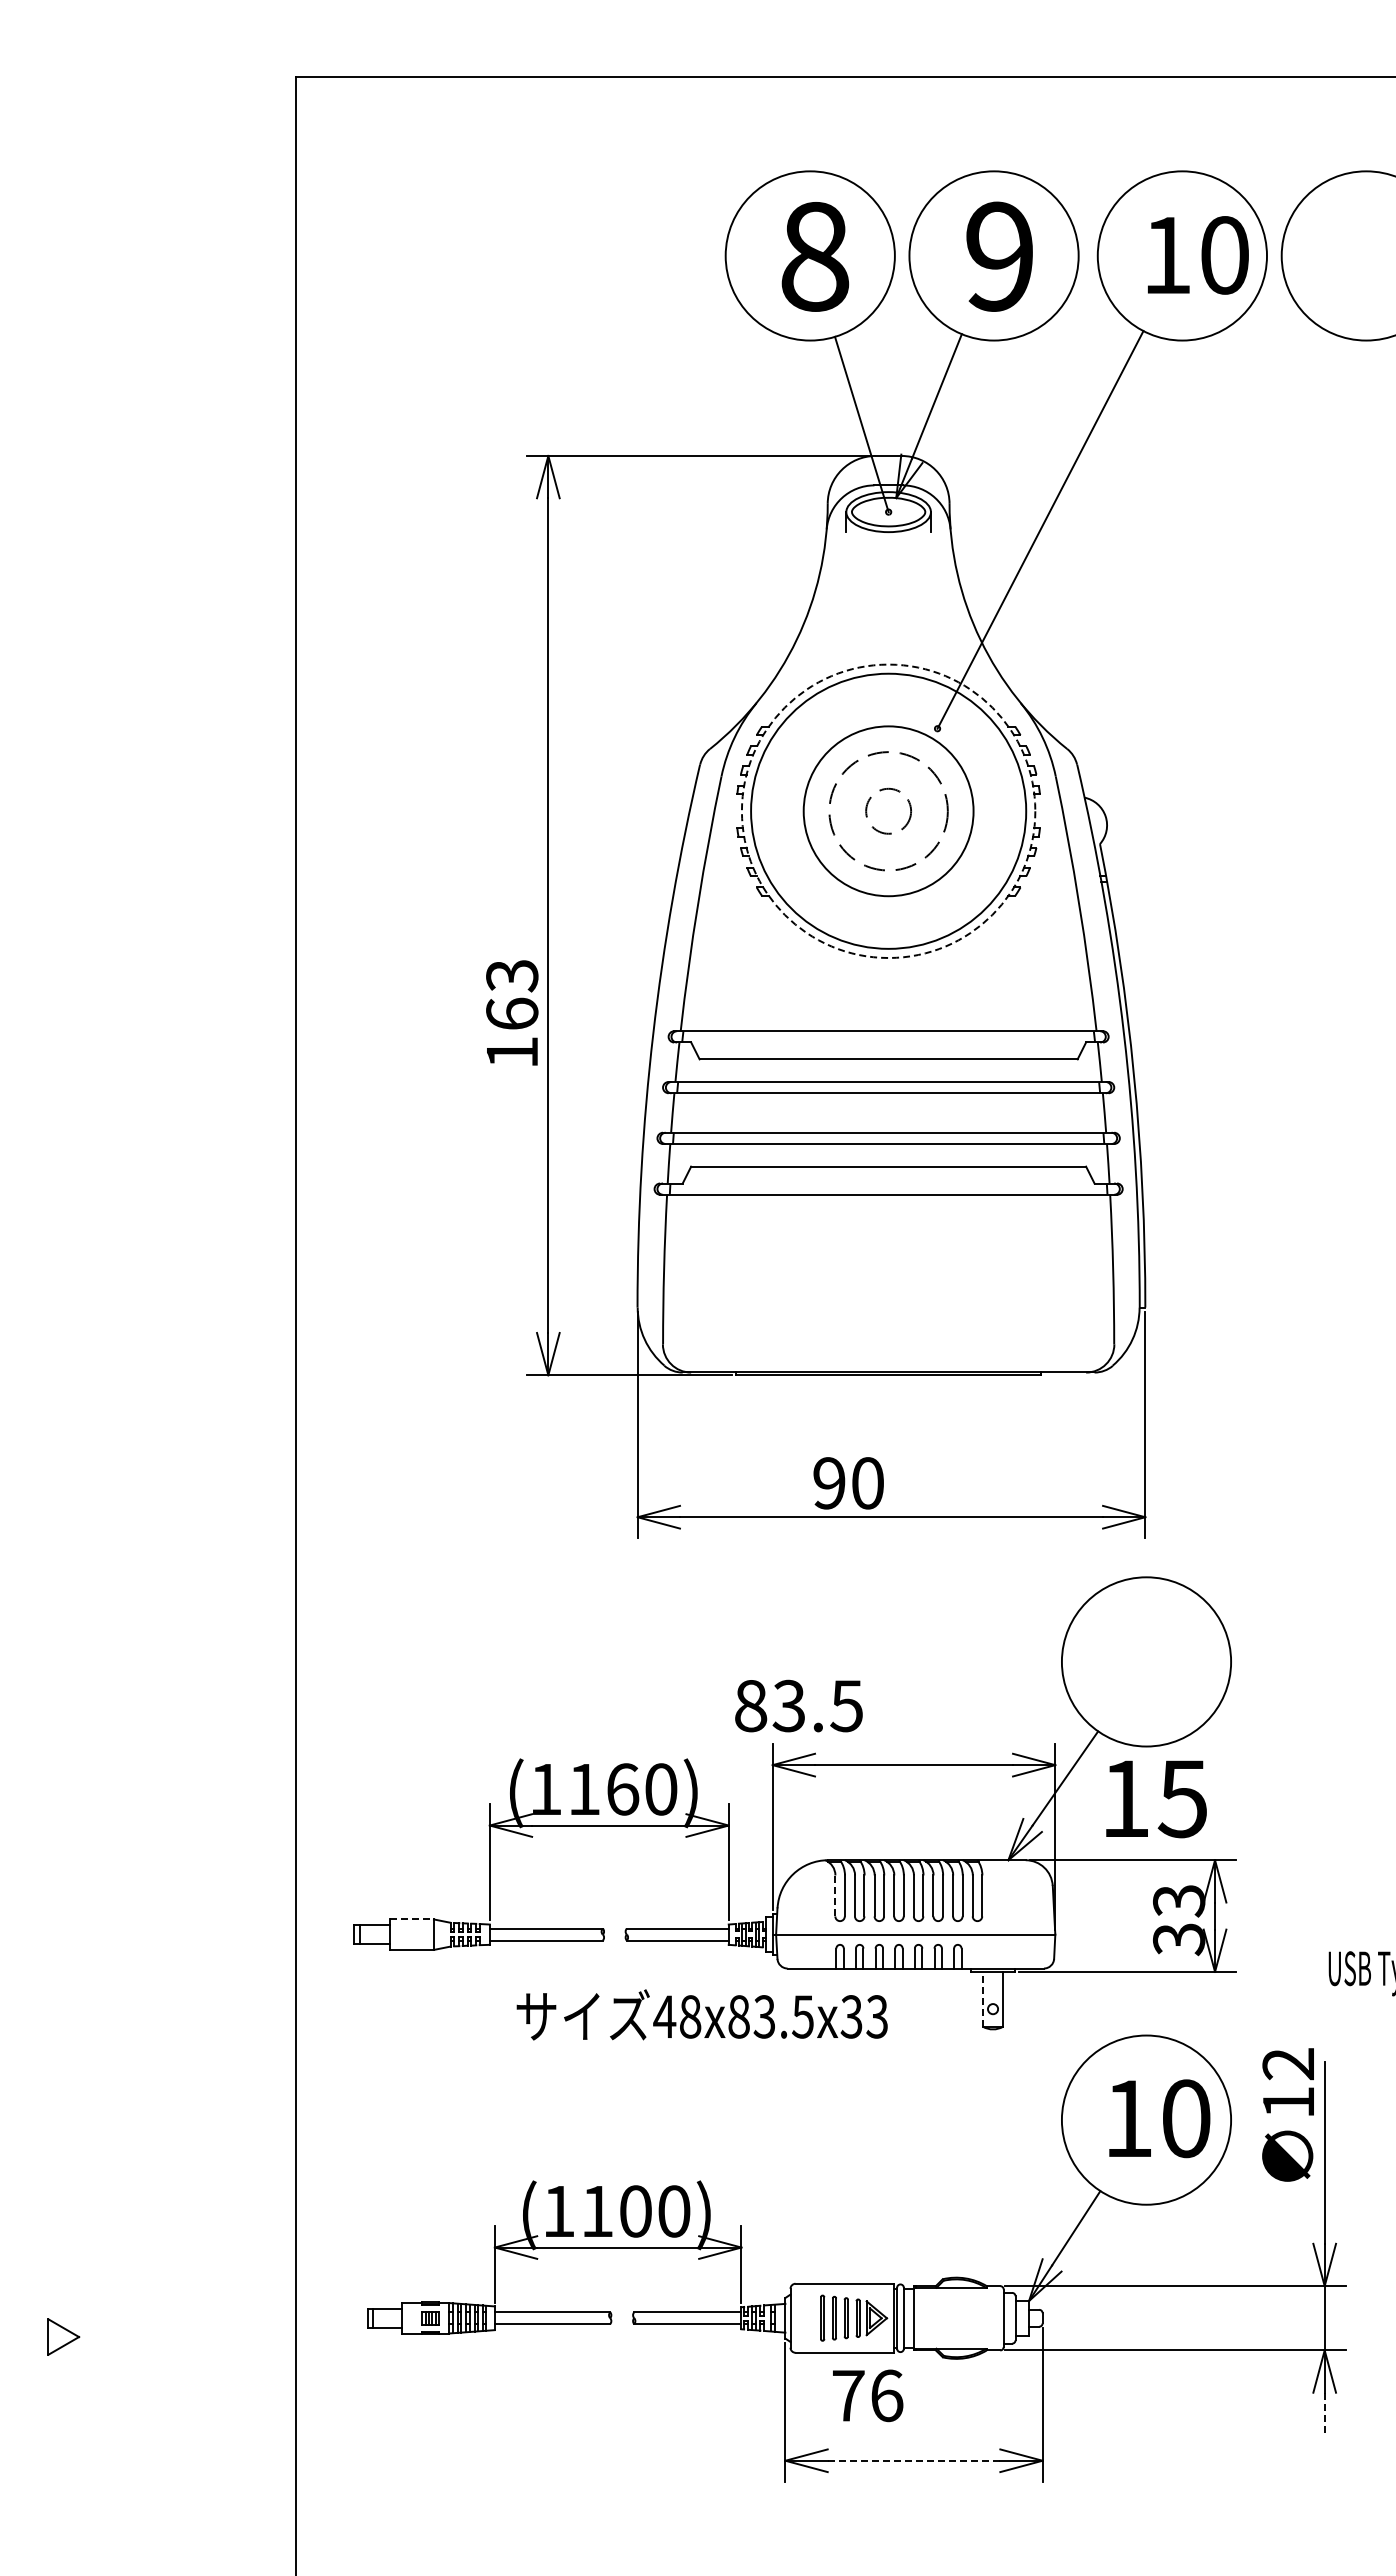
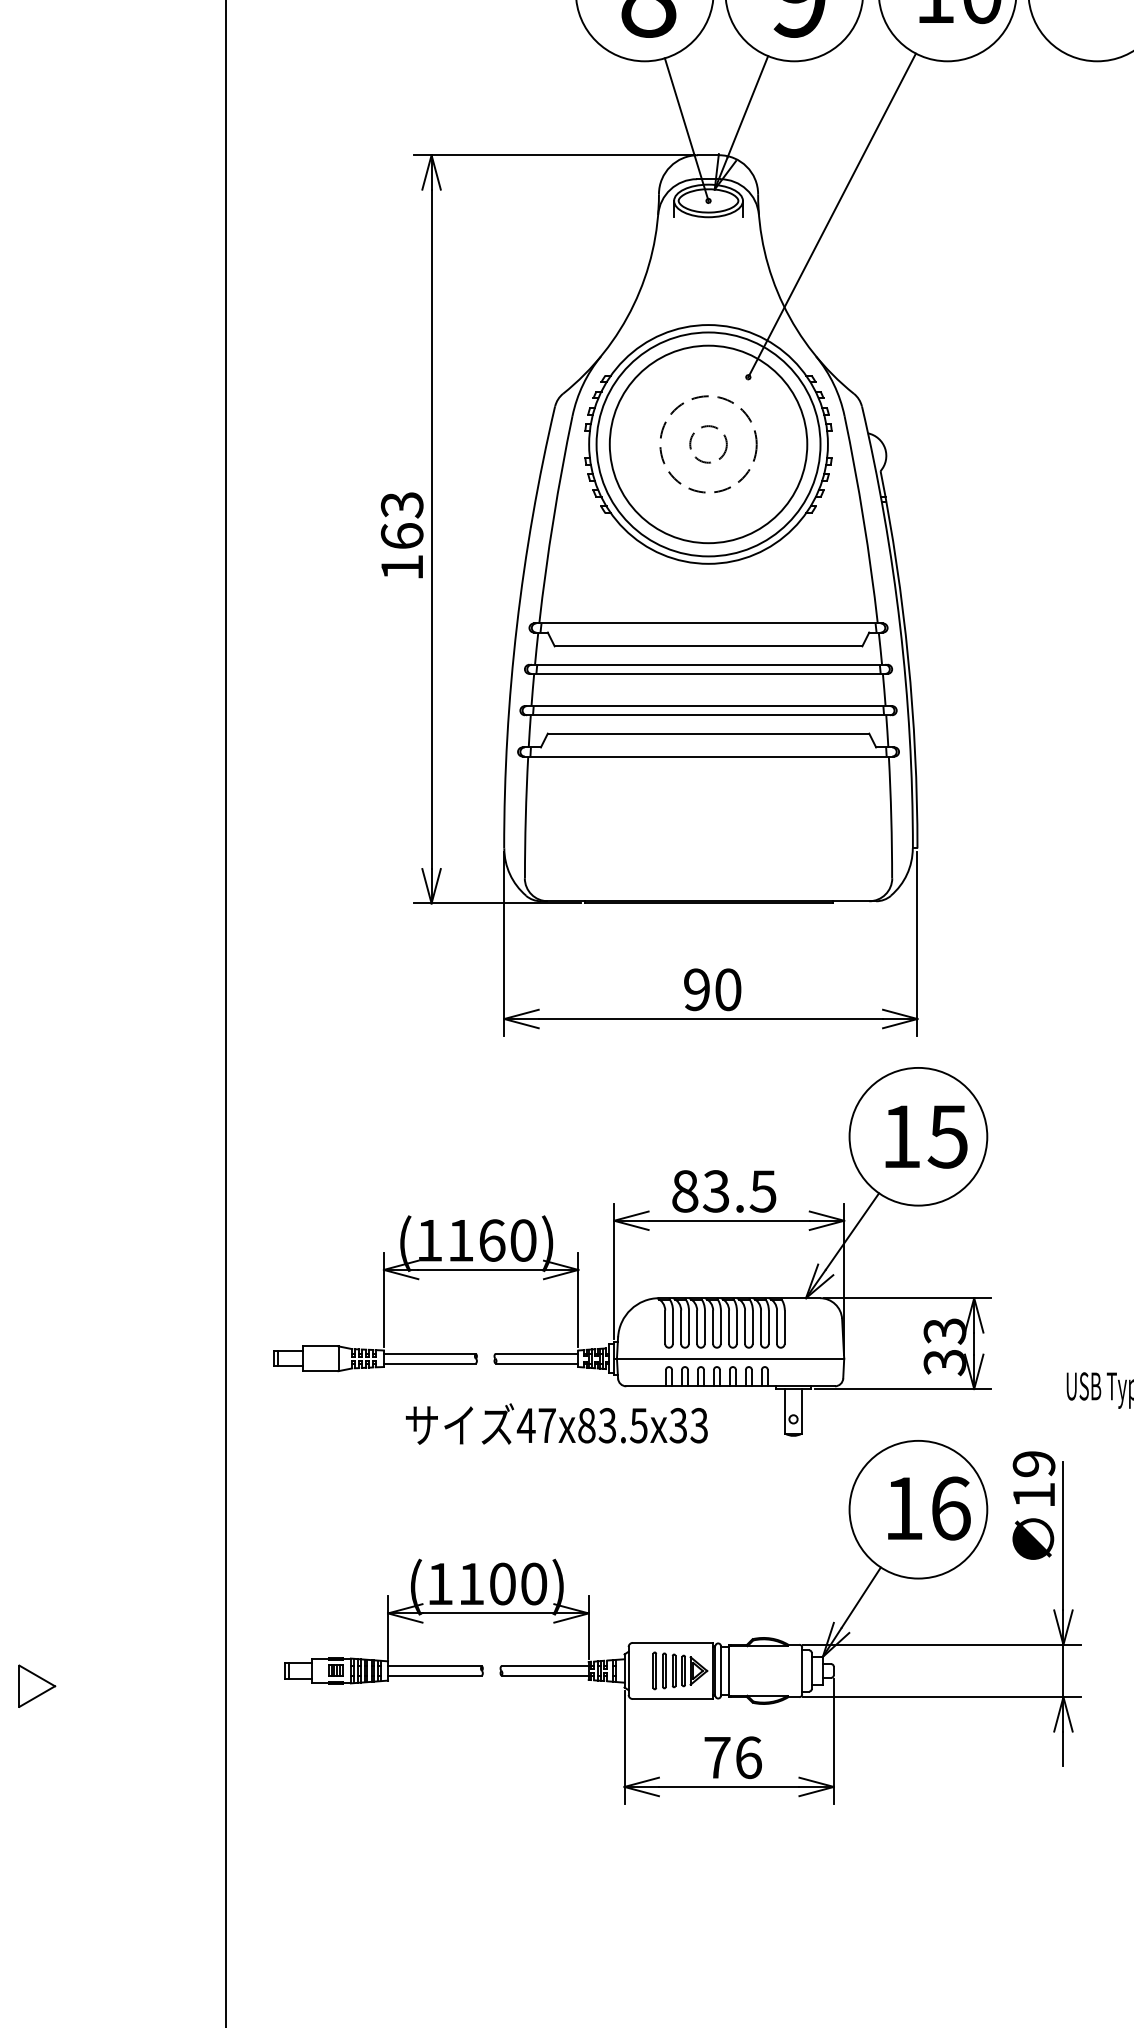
circle: (888, 810) -> (708, 443), size x1.43
circle: (888, 811) -> (708, 444), dashed -> solid
text: (512, 1012) -> (402, 534), moved
text: (848, 1483) -> (712, 989), moved
text: (798, 1705) -> (723, 1190), moved
text: (1156, 1799) -> (926, 1137), moved
line: (835, 1895) -> (665, 1326), dashed -> solid
line: (411, 1919) -> (320, 1346), dashed -> solid
line: (982, 1998) -> (784, 1410), dashed -> solid
text: (690, 2016) -> (547, 1425), 48x83.5x33 -> 47x83.5x33
text: (1288, 2064) -> (1033, 1464), 12 -> 19
text: (1186, 2118) -> (950, 1508), 10 -> 16
part: (63, 2336) -> (36, 1685), size x1.43
text: (868, 2395) -> (733, 1757), moved
line: (1324, 2414) -> (1063, 1749), dashed -> solid
line: (914, 2460) -> (729, 1786), dashed -> solid

